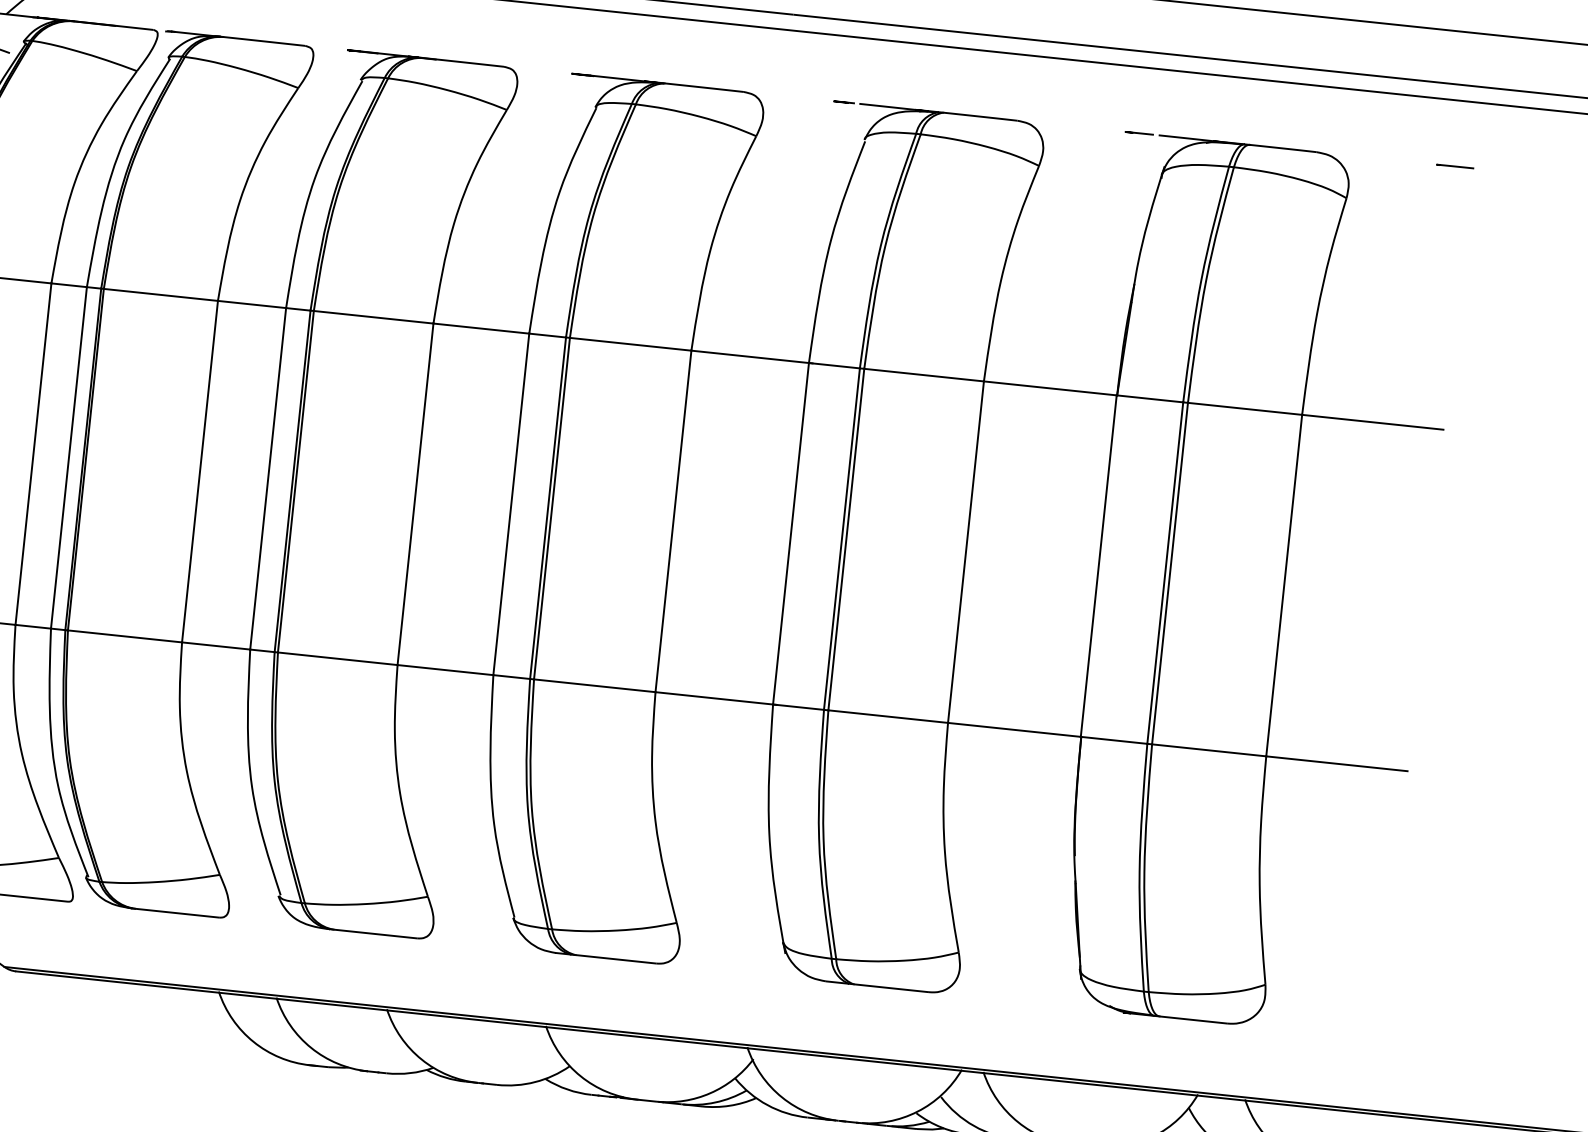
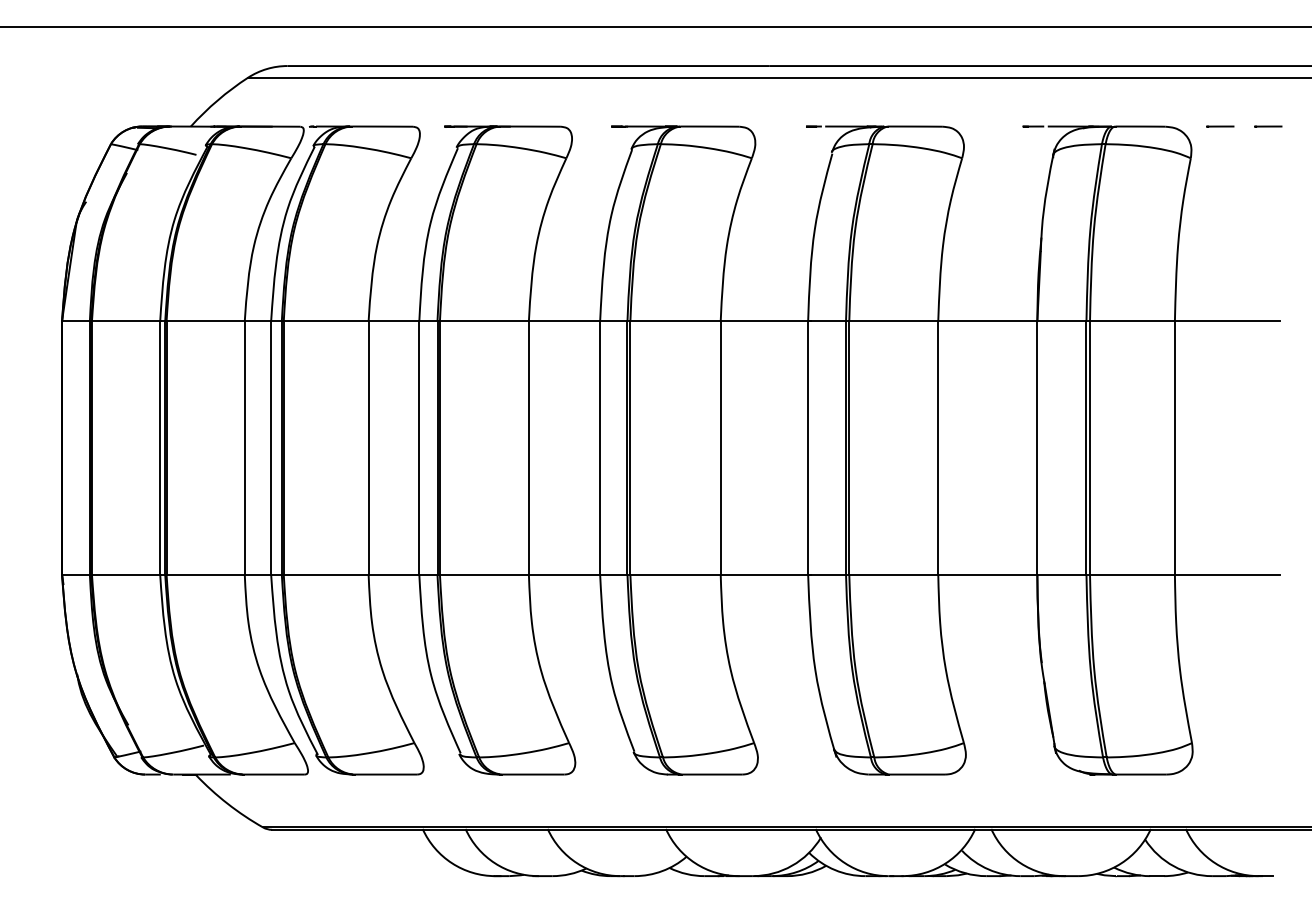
line: (1390, 159) -> (1220, 126), added

